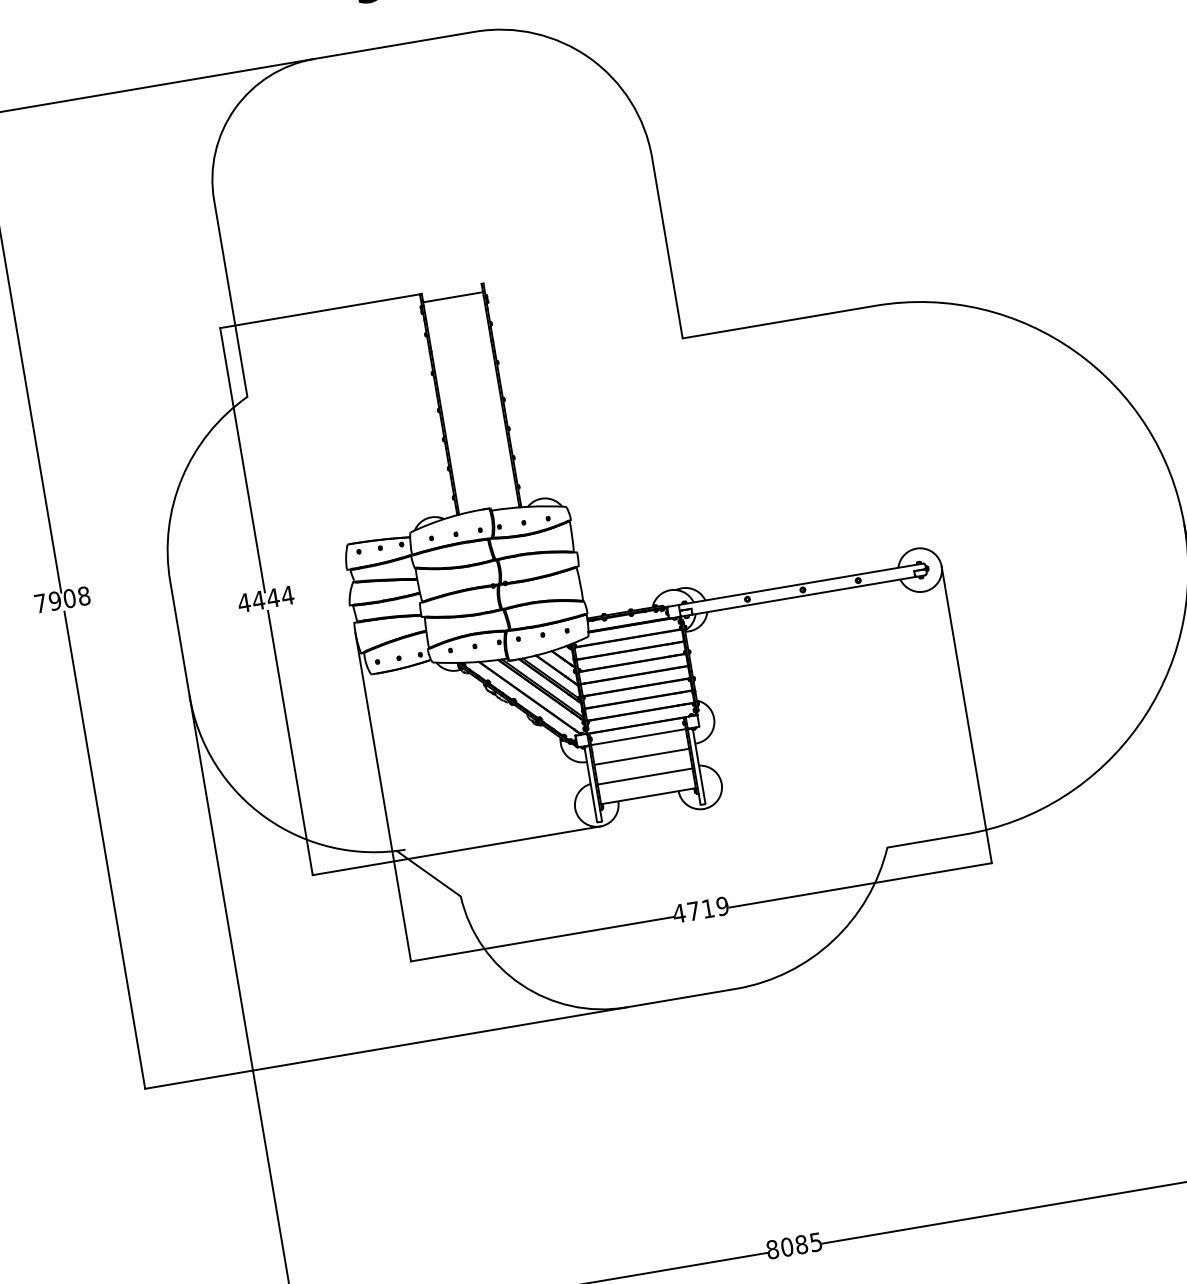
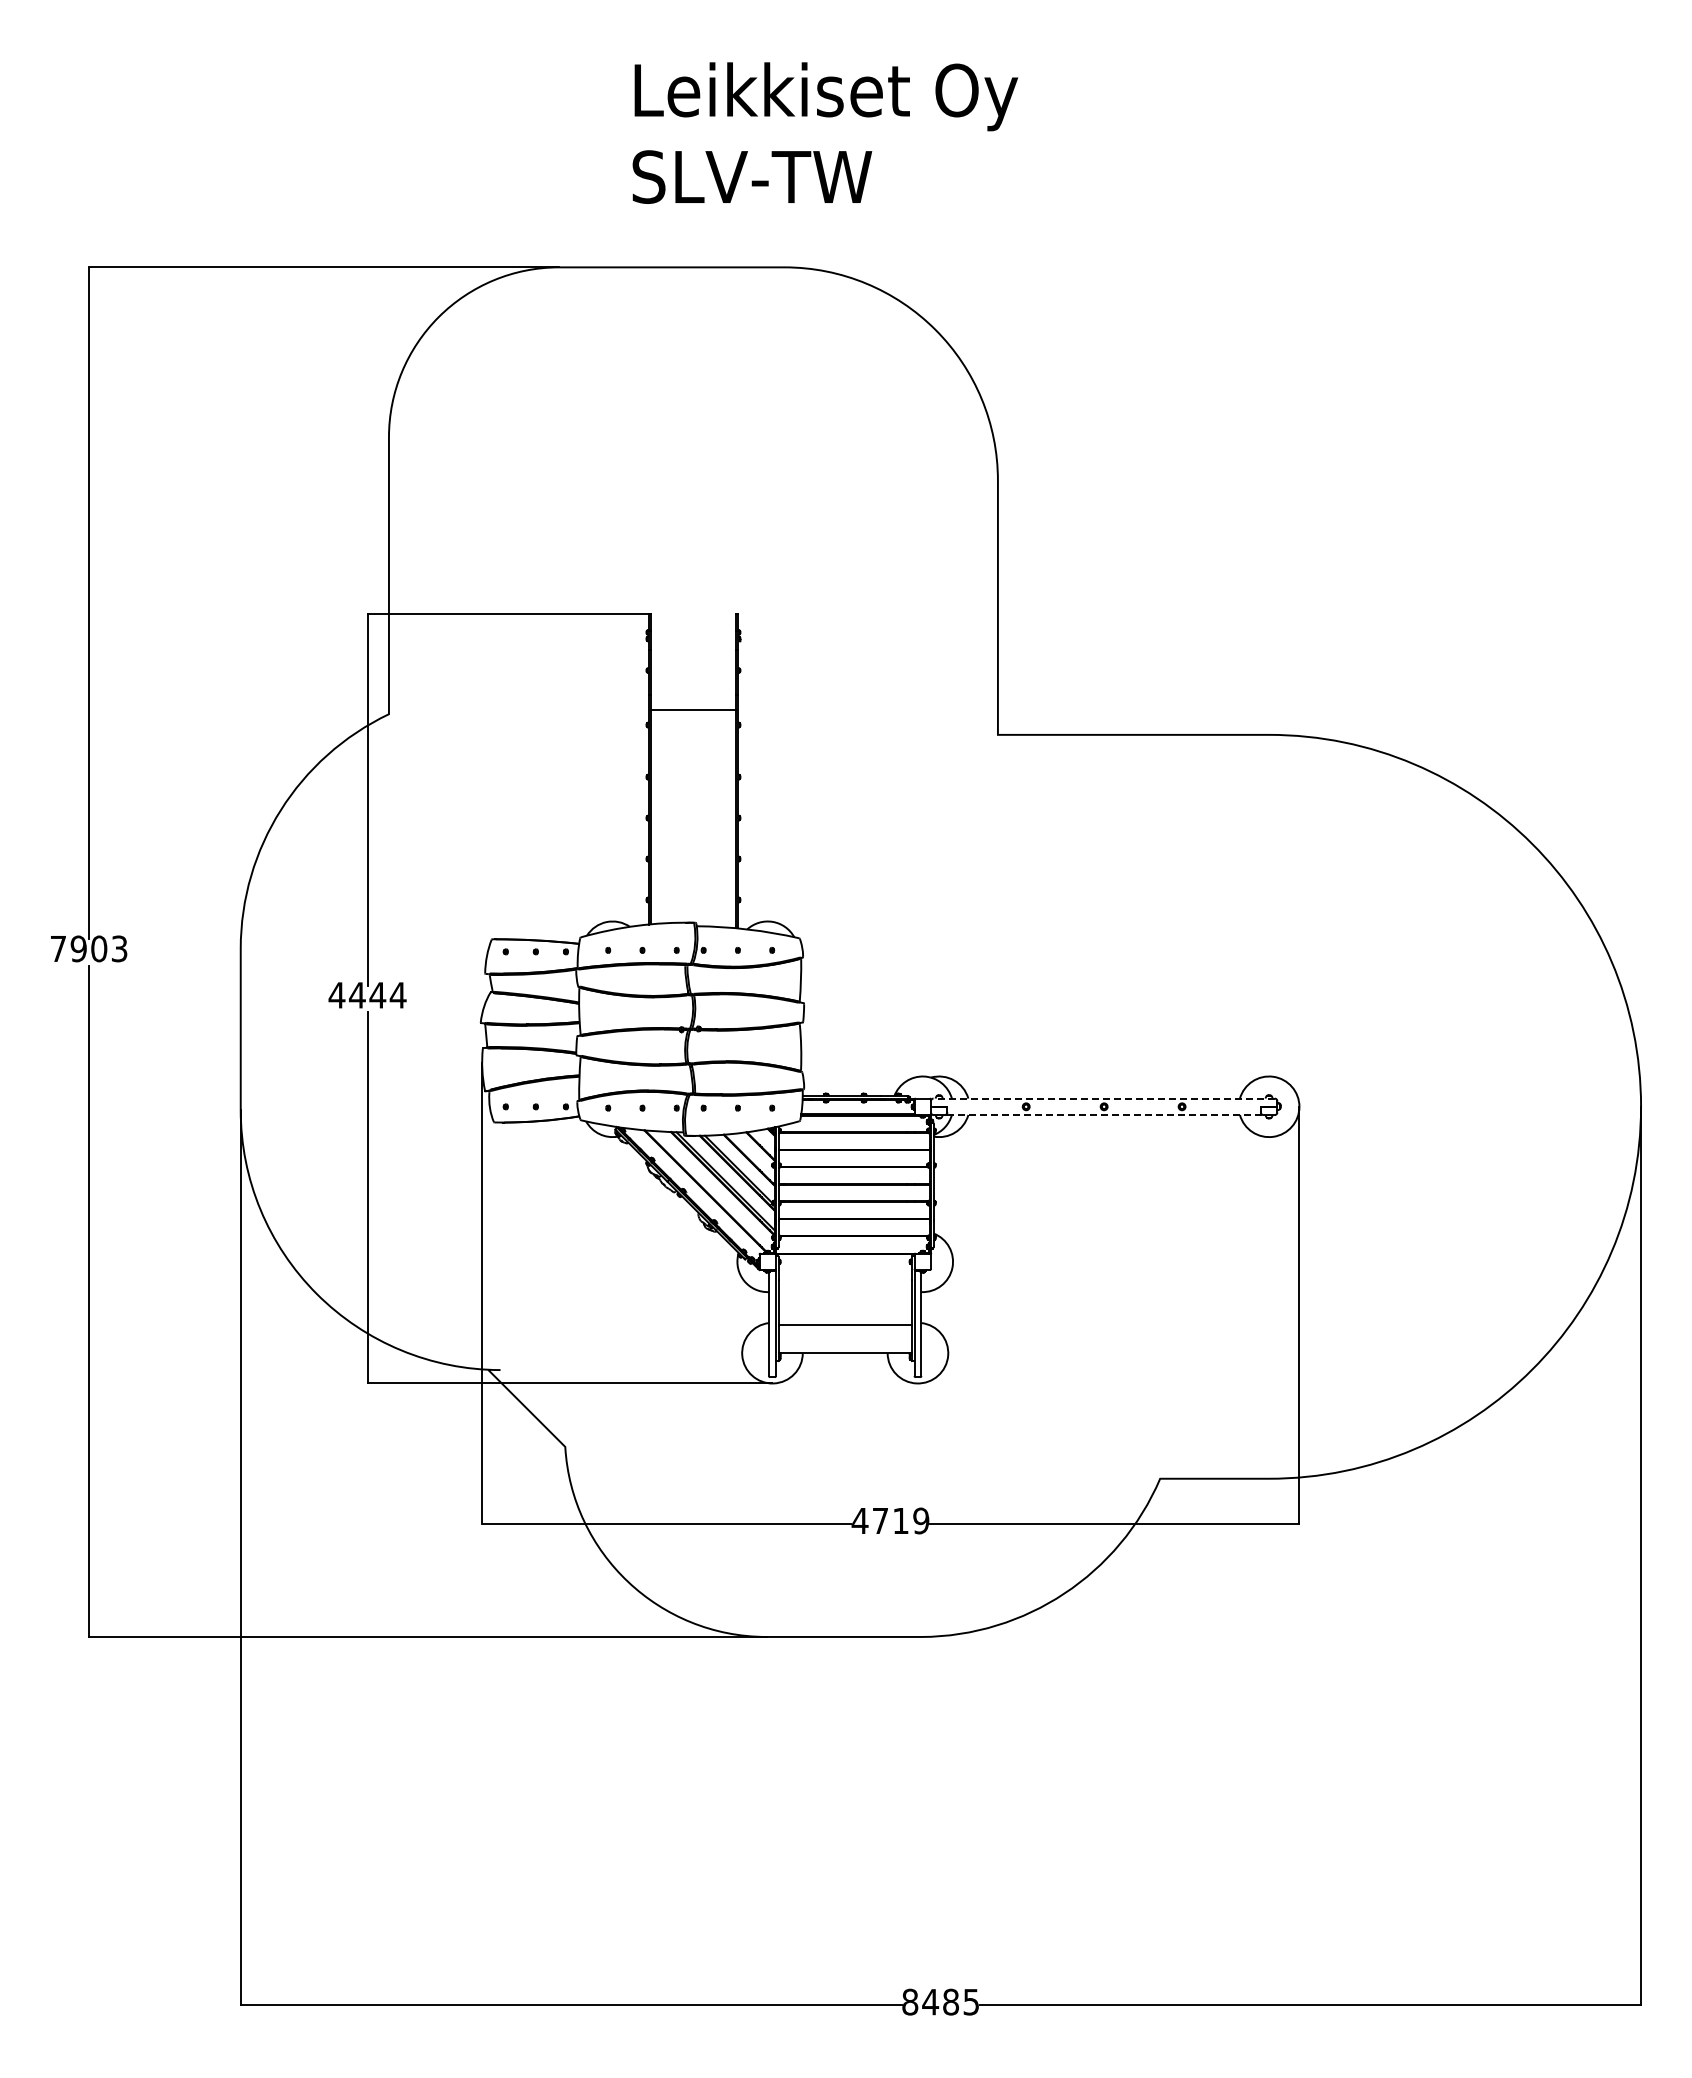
line: (453, 297) -> (693, 710), moved
line: (802, 584) -> (1104, 1098), solid -> dashed
text: (84, 595) -> (119, 948), 7908 -> 7903
line: (804, 596) -> (1104, 1115), solid -> dashed
line: (638, 737) -> (844, 1270), removed
line: (641, 756) -> (844, 1297), removed
text: (787, 1246) -> (930, 2001), 8085 -> 8485

